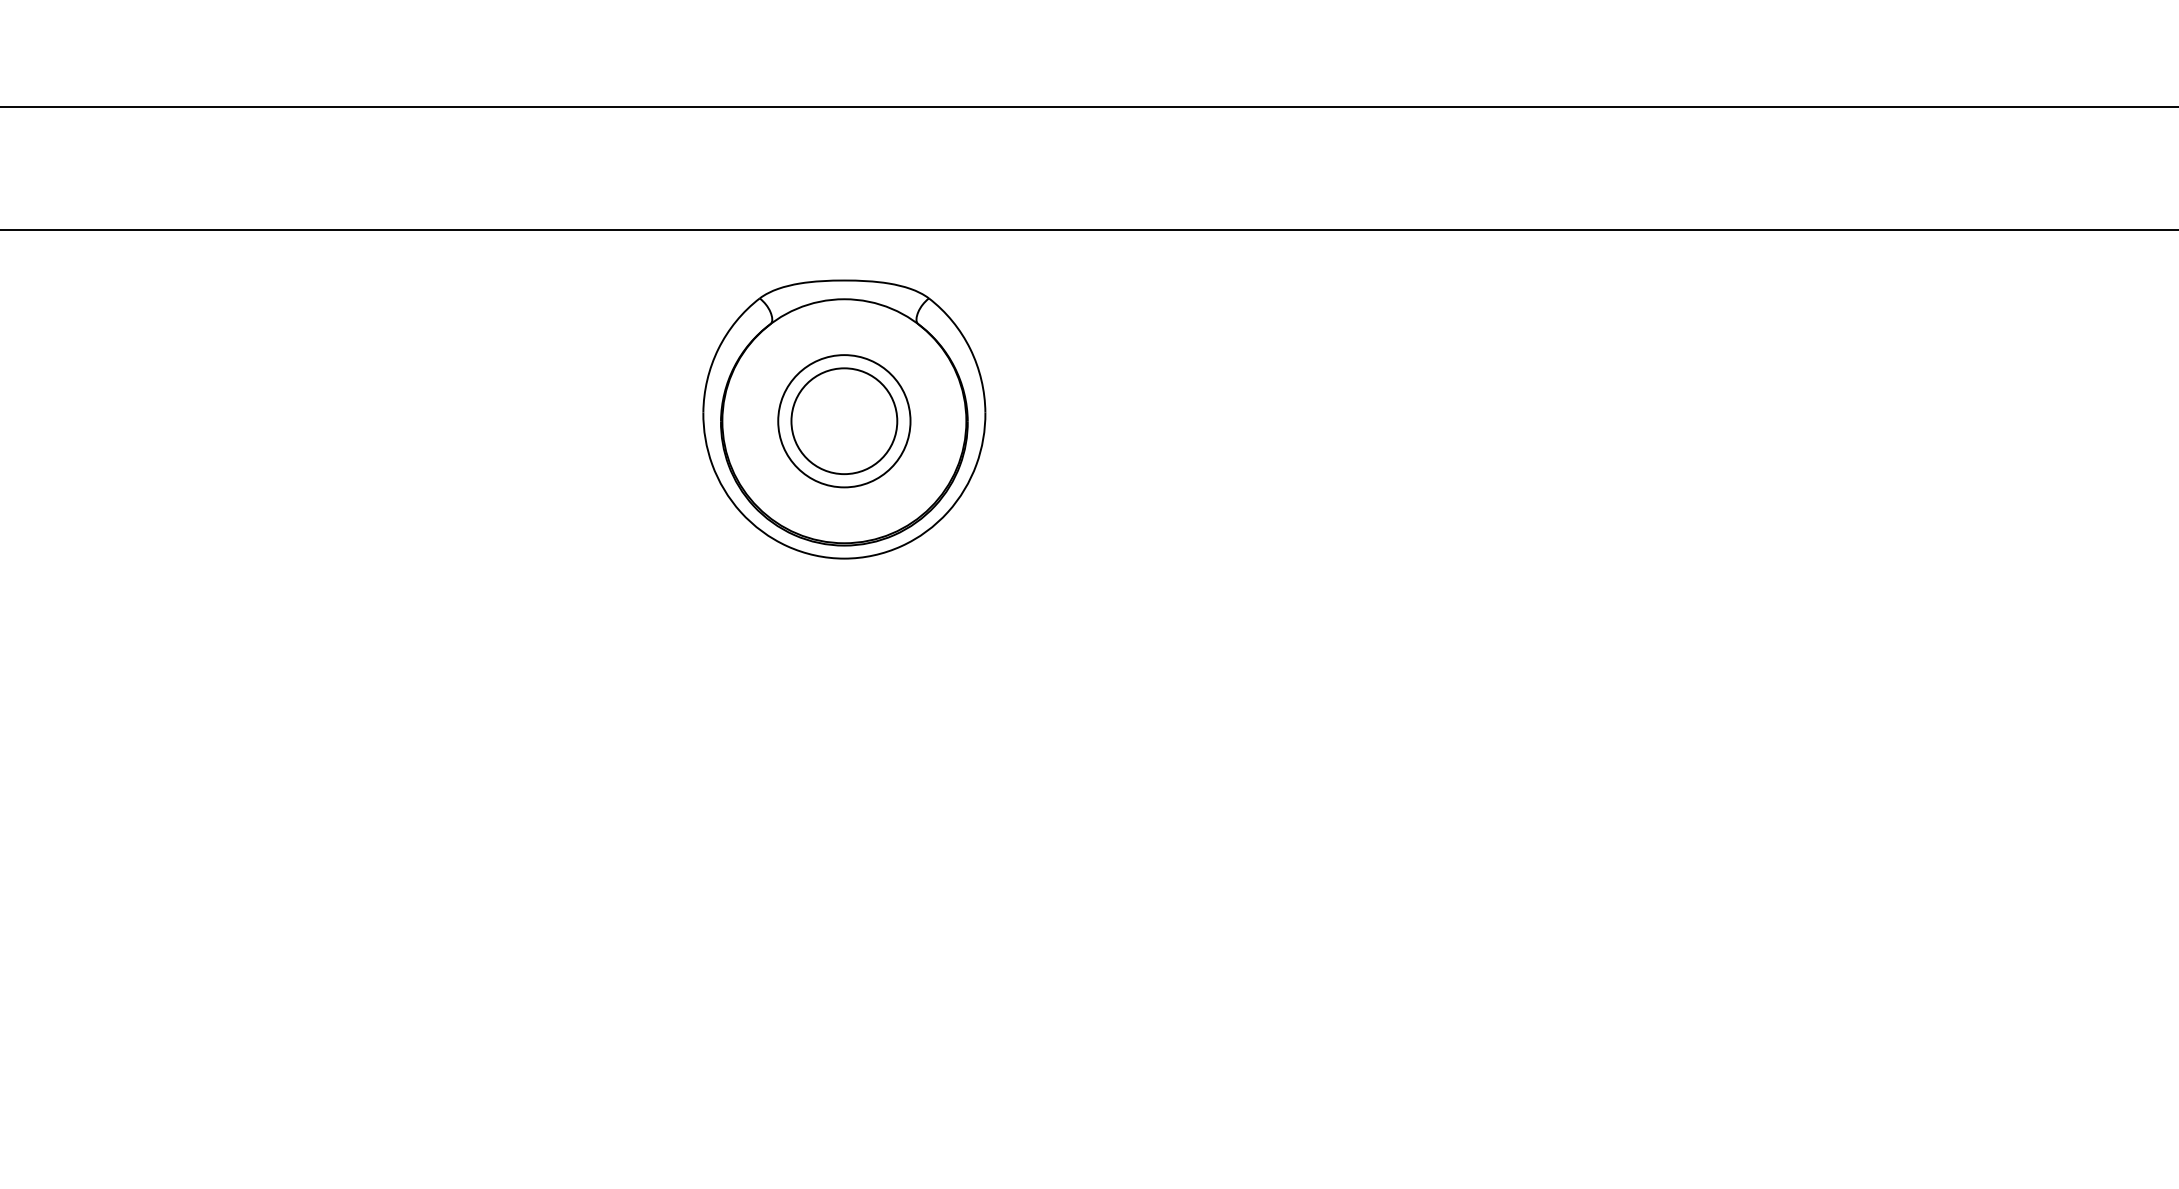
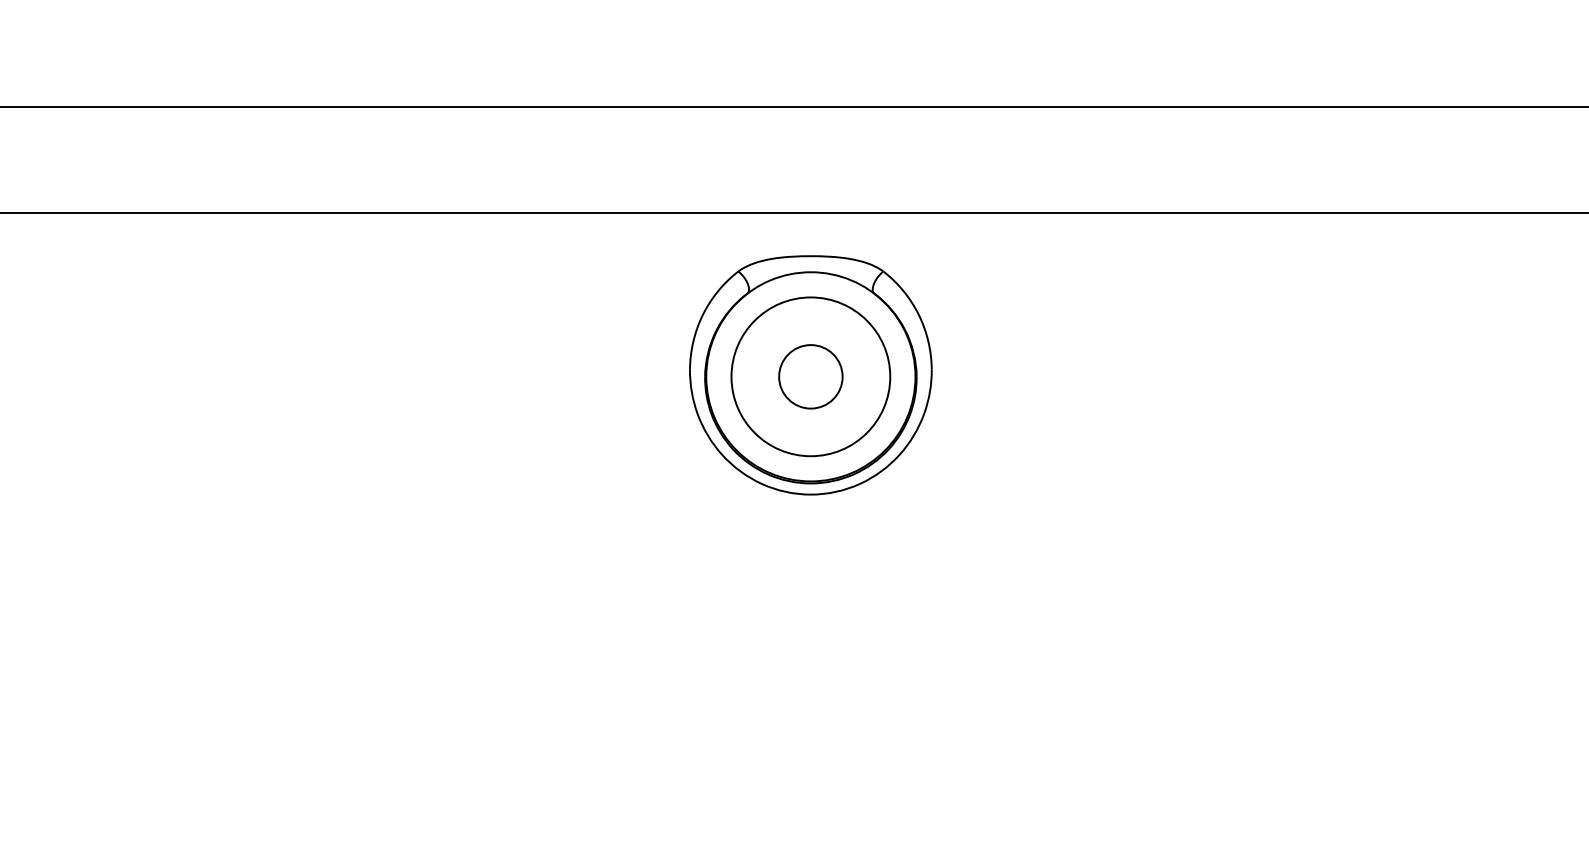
circle: (844, 421) -> (810, 377), size x0.7
circle: (844, 421) -> (810, 377), size x1.4

